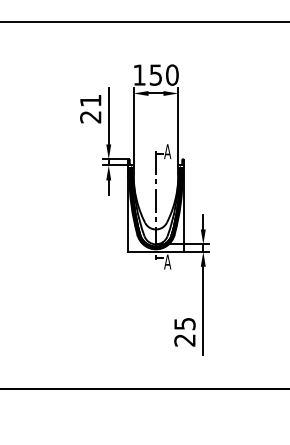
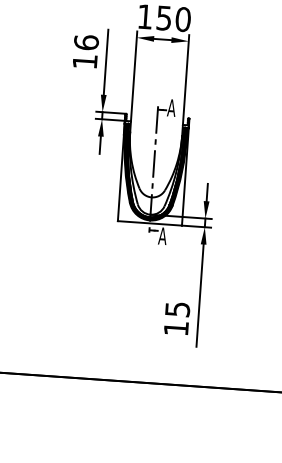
text: (90, 108) -> (85, 51), 21 -> 16
text: (184, 340) -> (175, 328), 25 -> 15

